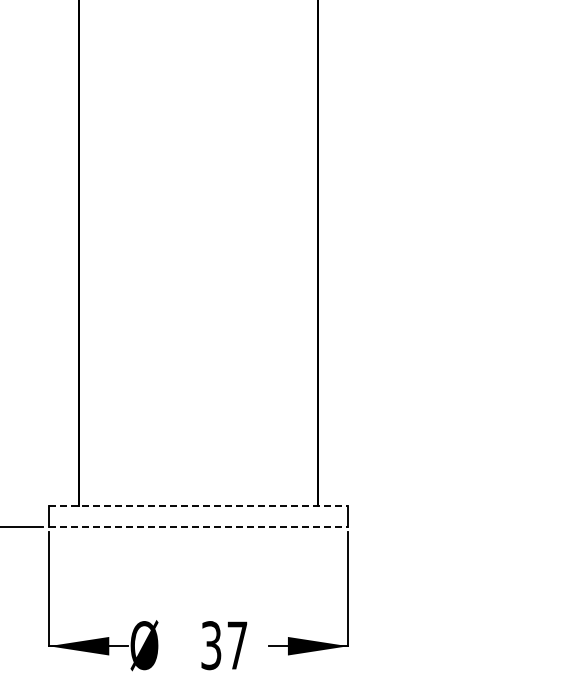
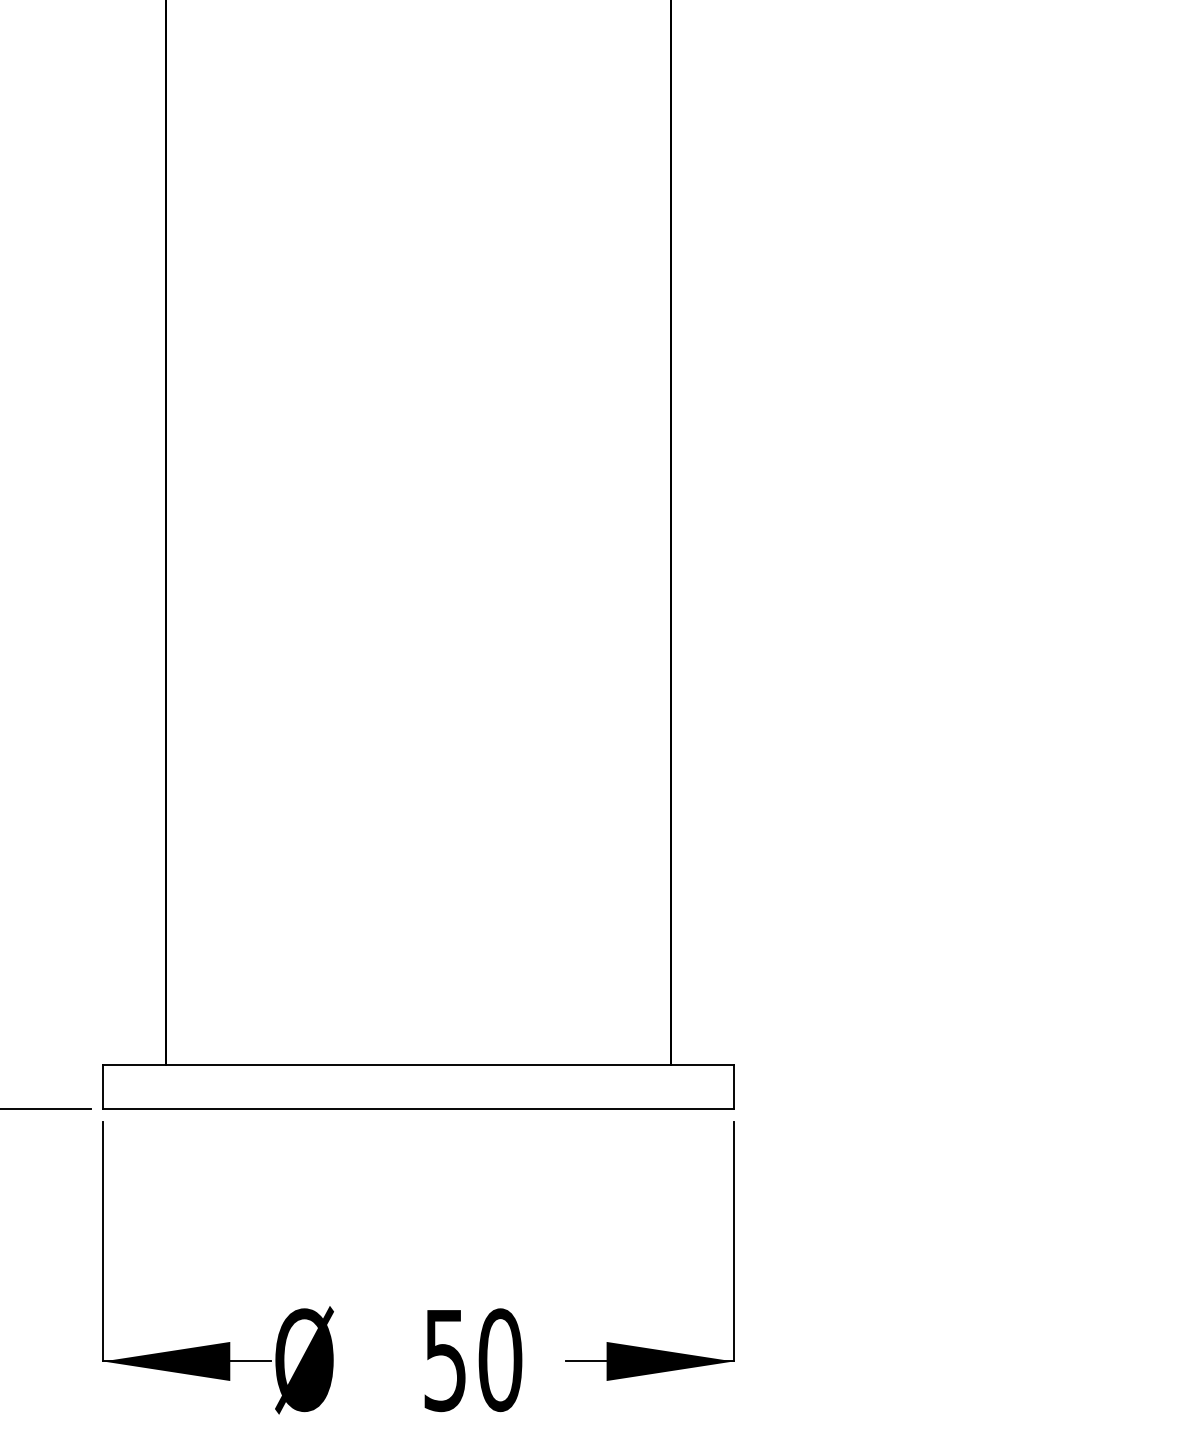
line: (198, 505) -> (418, 1065), dashed -> solid
line: (198, 526) -> (418, 1109), dashed -> solid
text: (224, 645) -> (473, 1359), 37 -> 50

